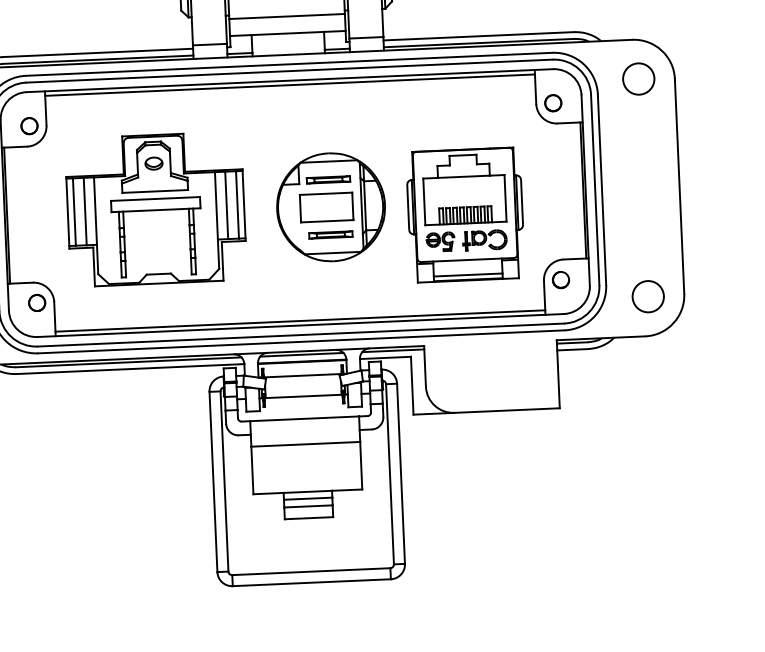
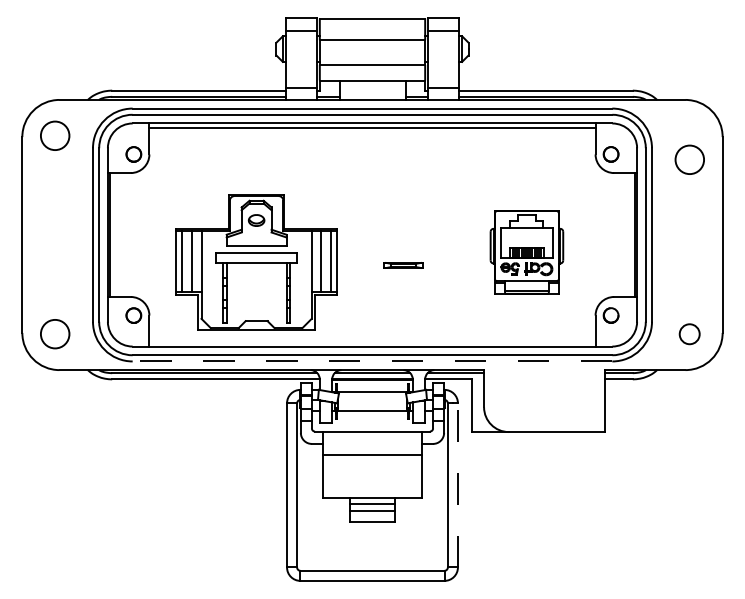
circle: (638, 78) -> (689, 159), moved
part: (330, 207) -> (404, 240), removed
part: (155, 209) -> (256, 262), moved
part: (465, 214) -> (526, 252), size x0.7
circle: (647, 297) -> (689, 334), size x0.7
line: (300, 321) -> (372, 342), removed
line: (301, 341) -> (372, 361), solid -> dashed
line: (400, 472) -> (457, 484), solid -> dashed

